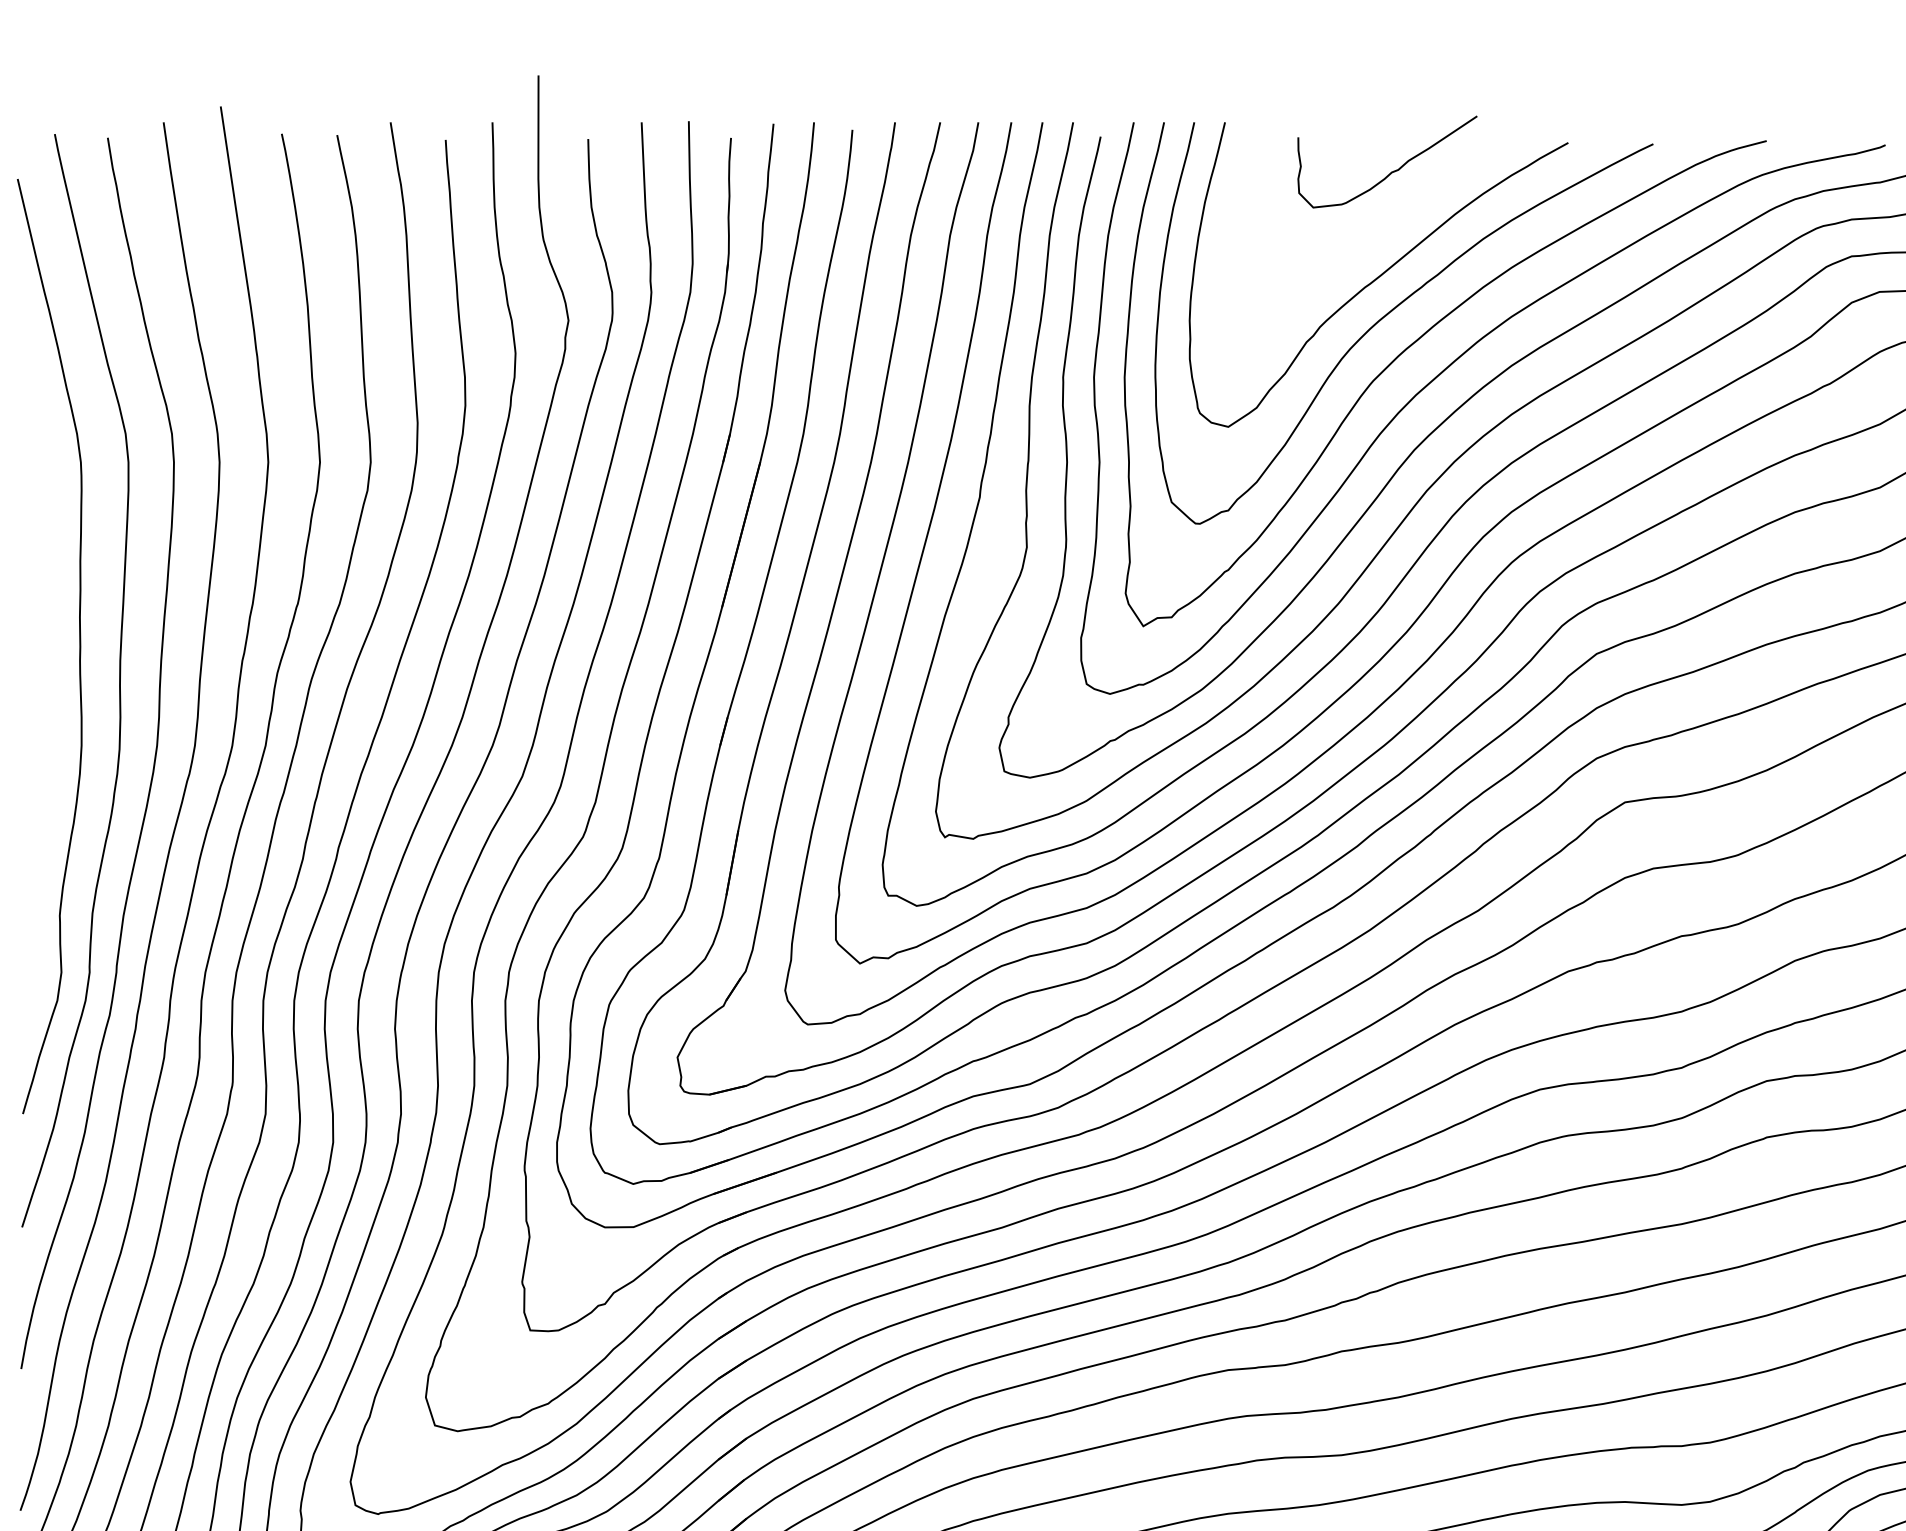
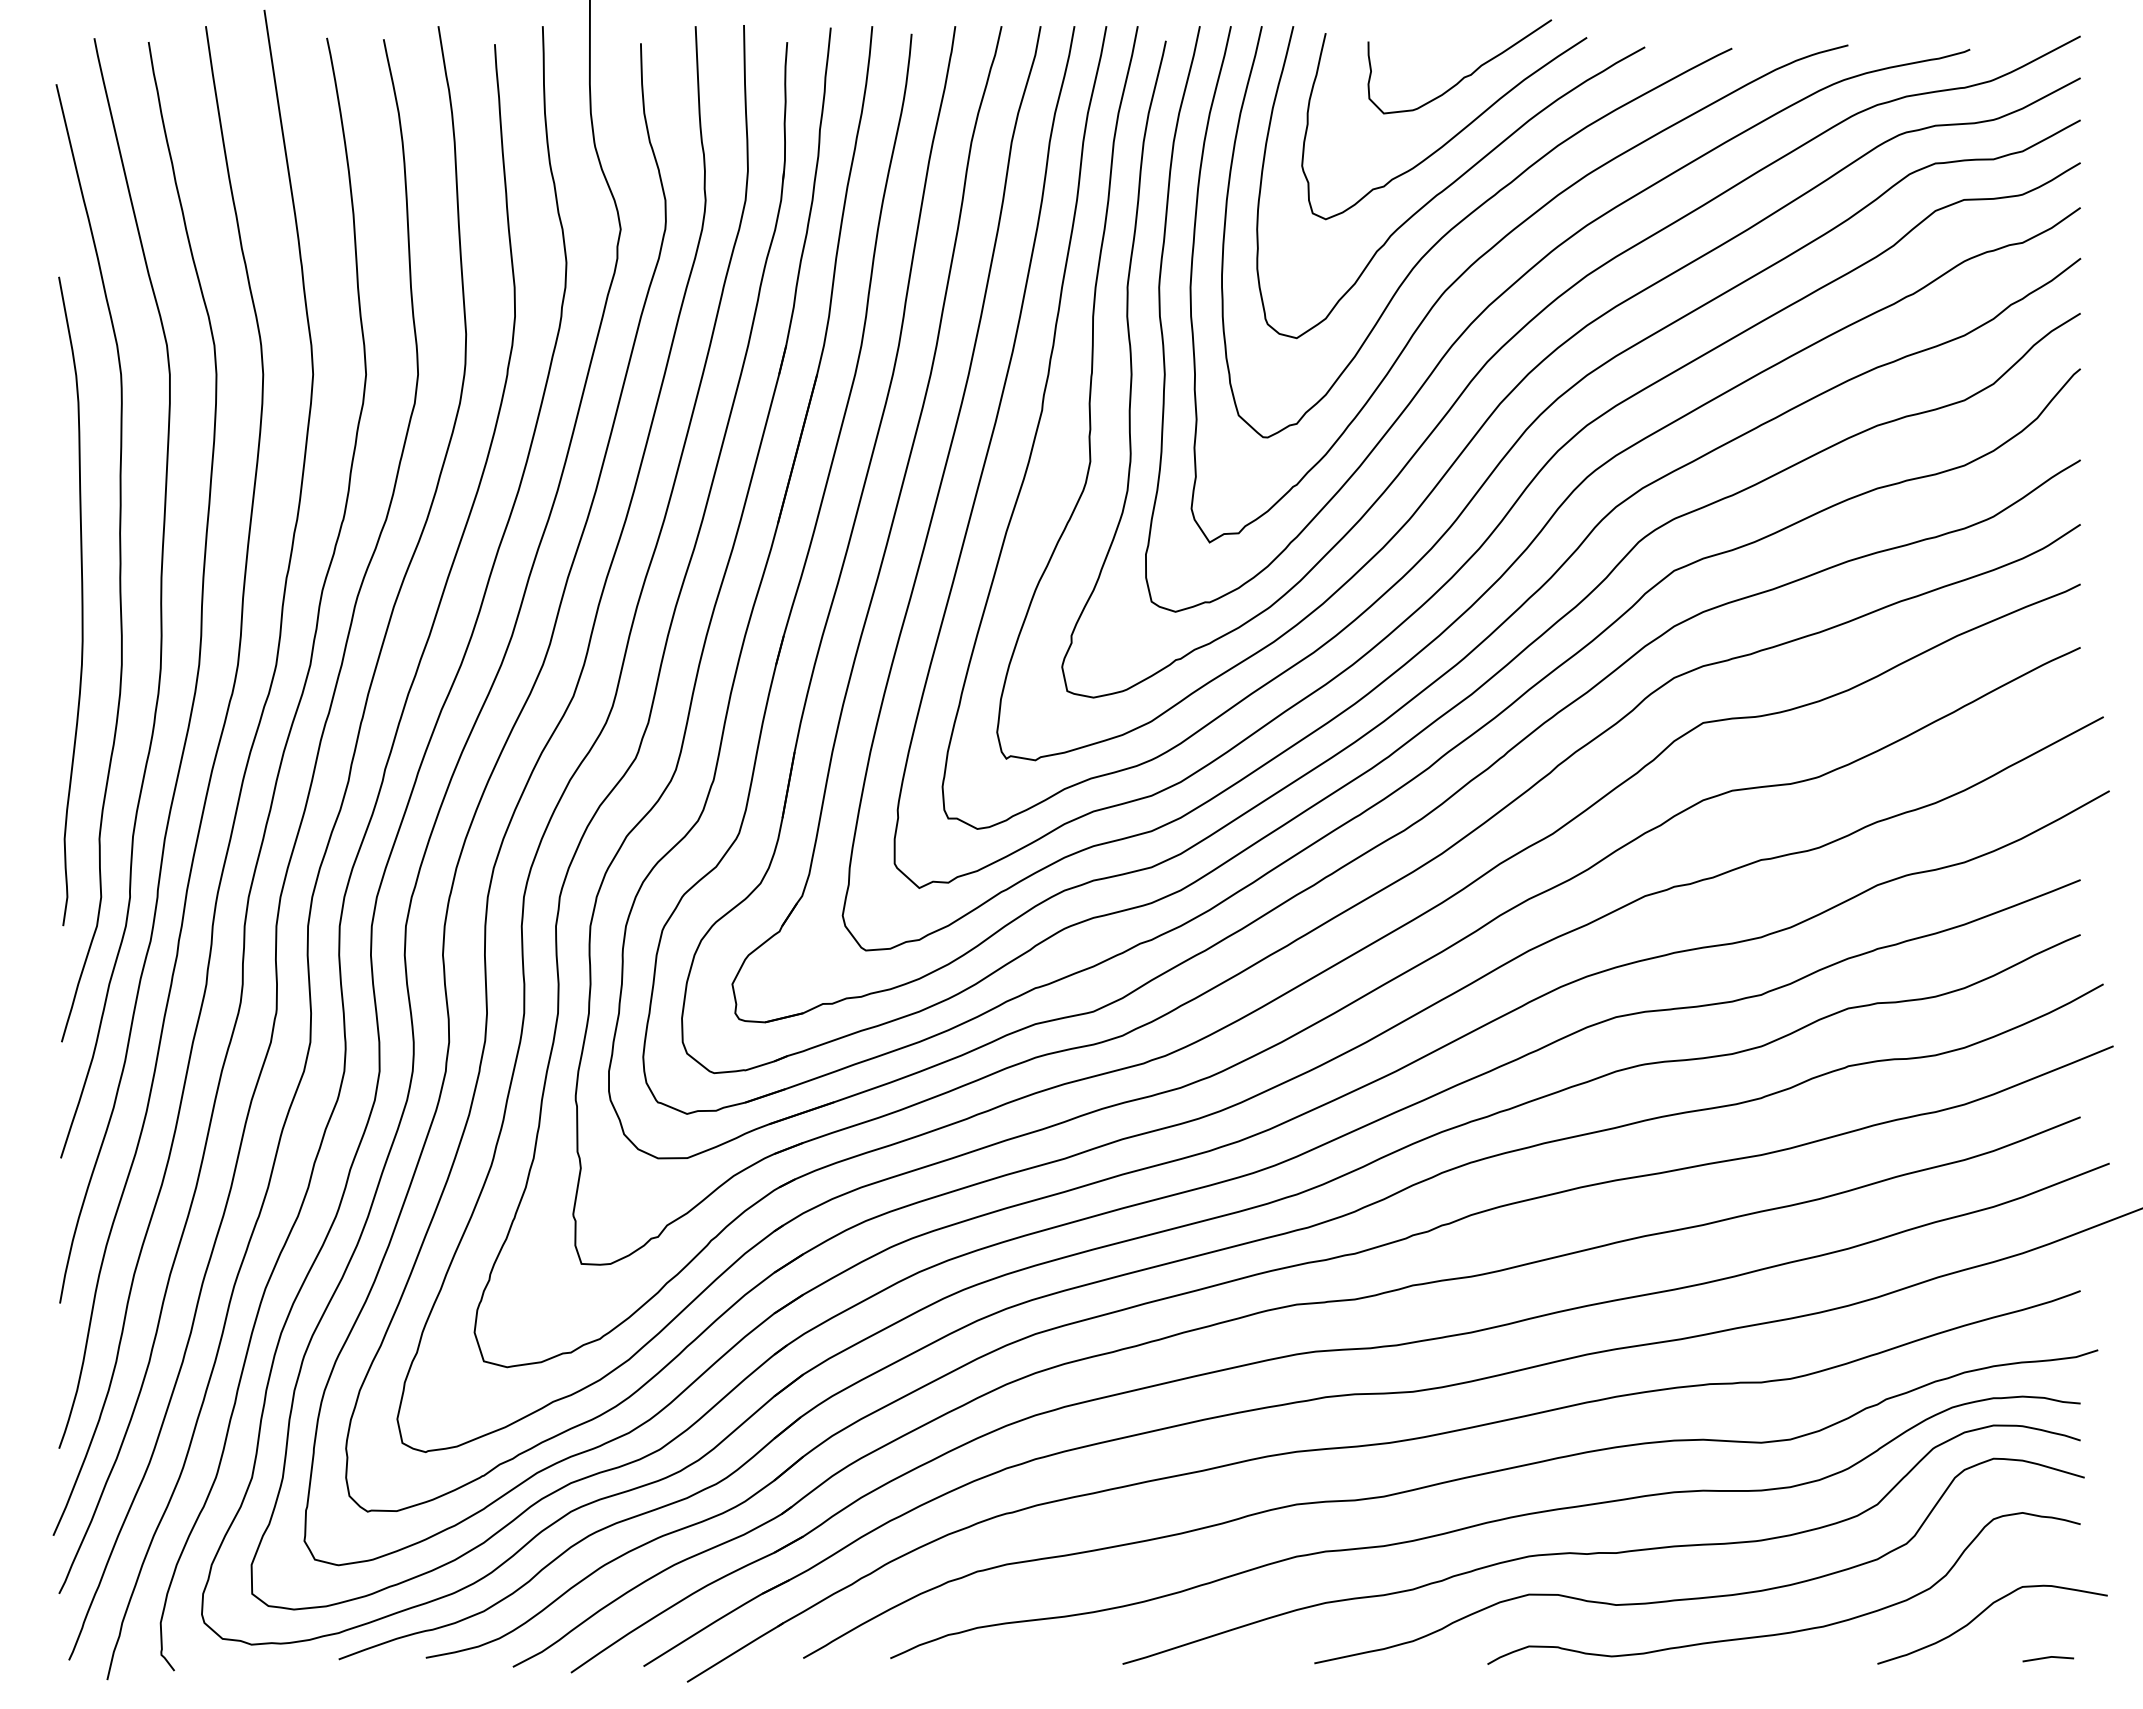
curve: (1378, 231) -> (1450, 138), added
curve: (42, 683) -> (81, 601), added

